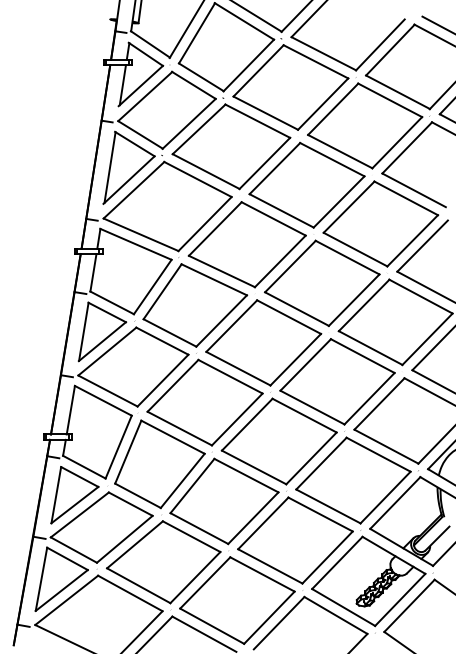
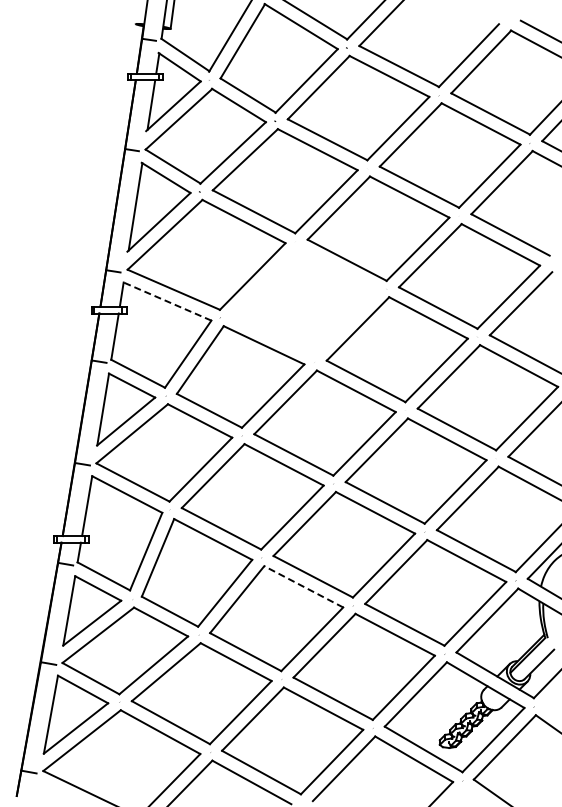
line: (135, 244) -> (167, 301), solid -> dashed
part: (247, 244) -> (304, 301), removed
line: (246, 475) -> (303, 586), solid -> dashed

